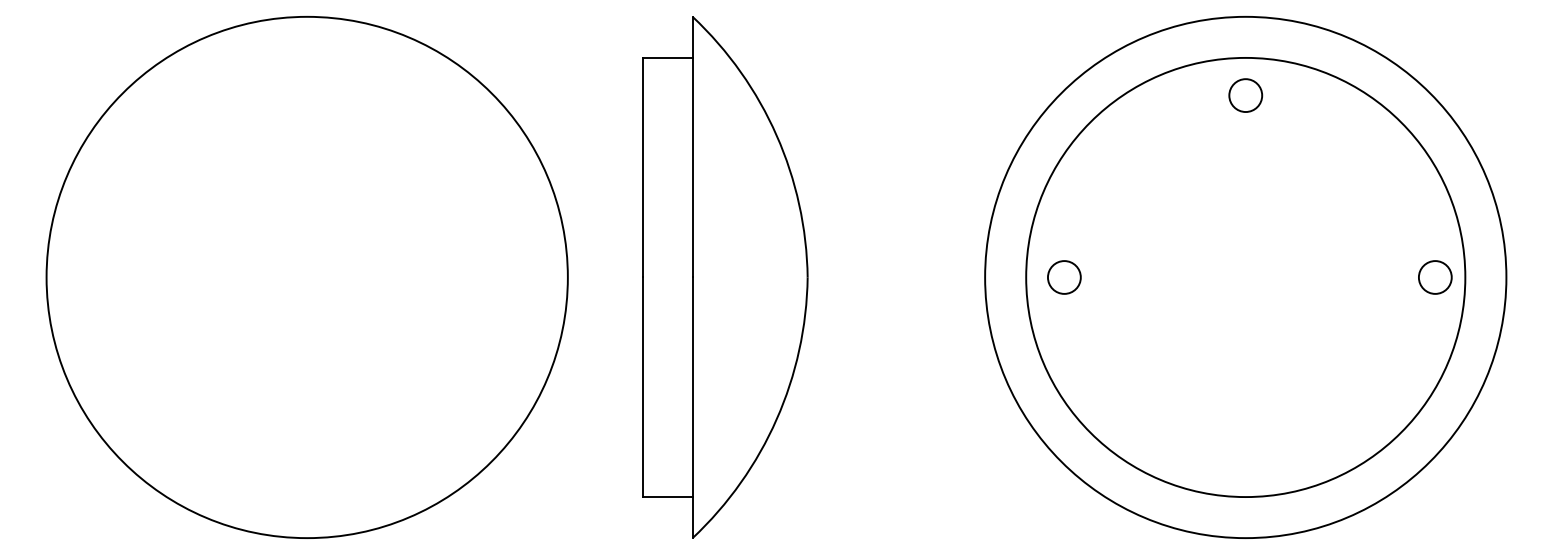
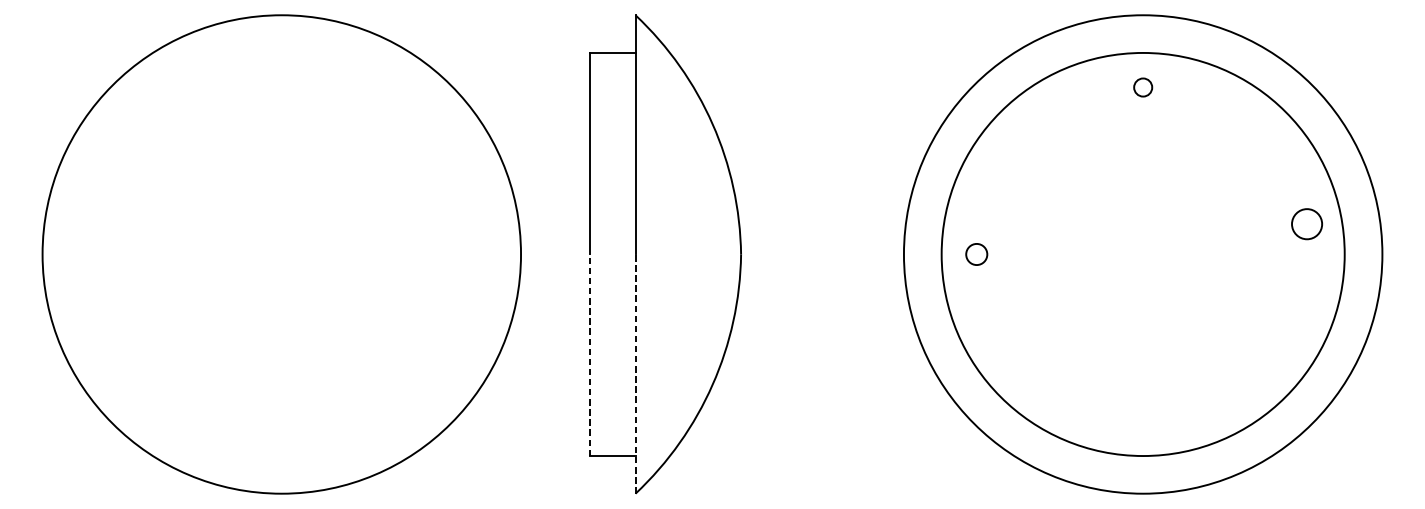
circle: (1245, 95) -> (1142, 87), size x0.6
circle: (1064, 277) -> (976, 254), size x0.7
circle: (1435, 277) -> (1307, 224), moved
line: (643, 387) -> (590, 355), solid -> dashed
line: (692, 407) -> (635, 373), solid -> dashed

